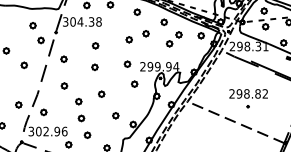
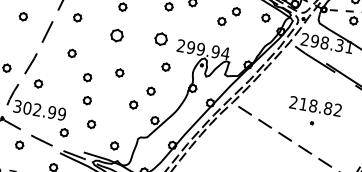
part: (127, 63) -> (161, 38), size x1.6
part: (94, 67) -> (116, 35), size x1.6
text: (239, 93) -> (303, 103), 298.82 -> 218.82
part: (126, 103) -> (150, 91), added
text: (64, 131) -> (61, 114), 302.96 -> 302.99

